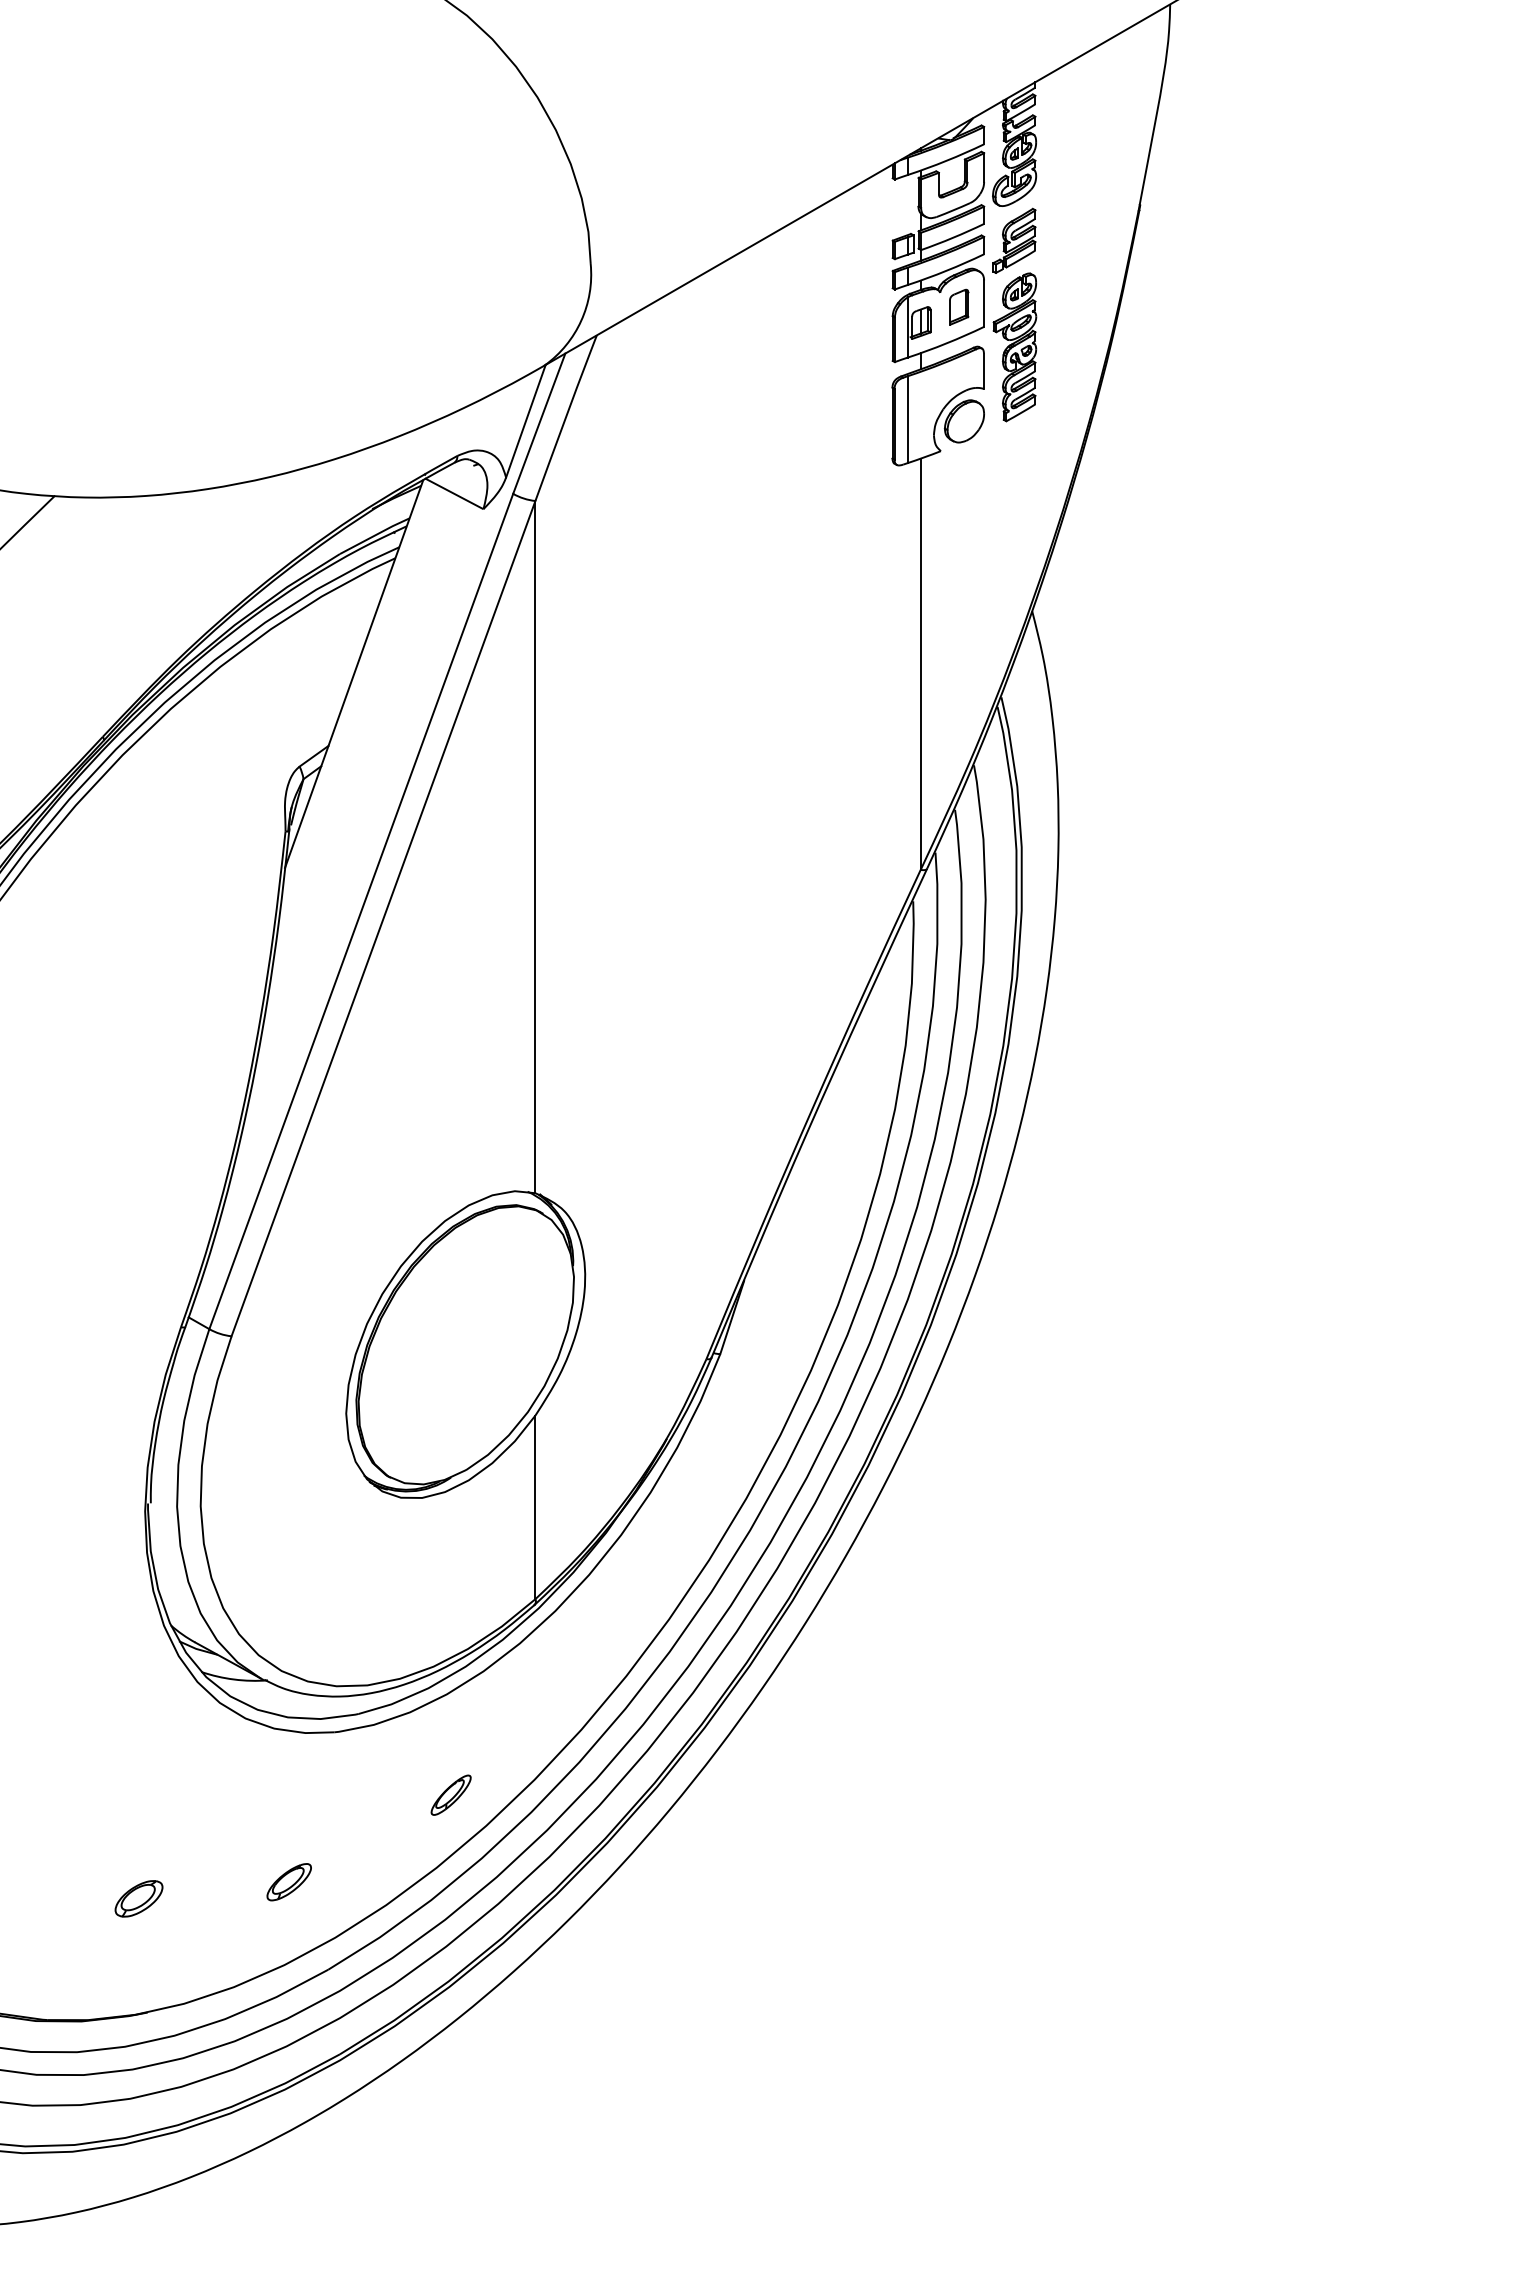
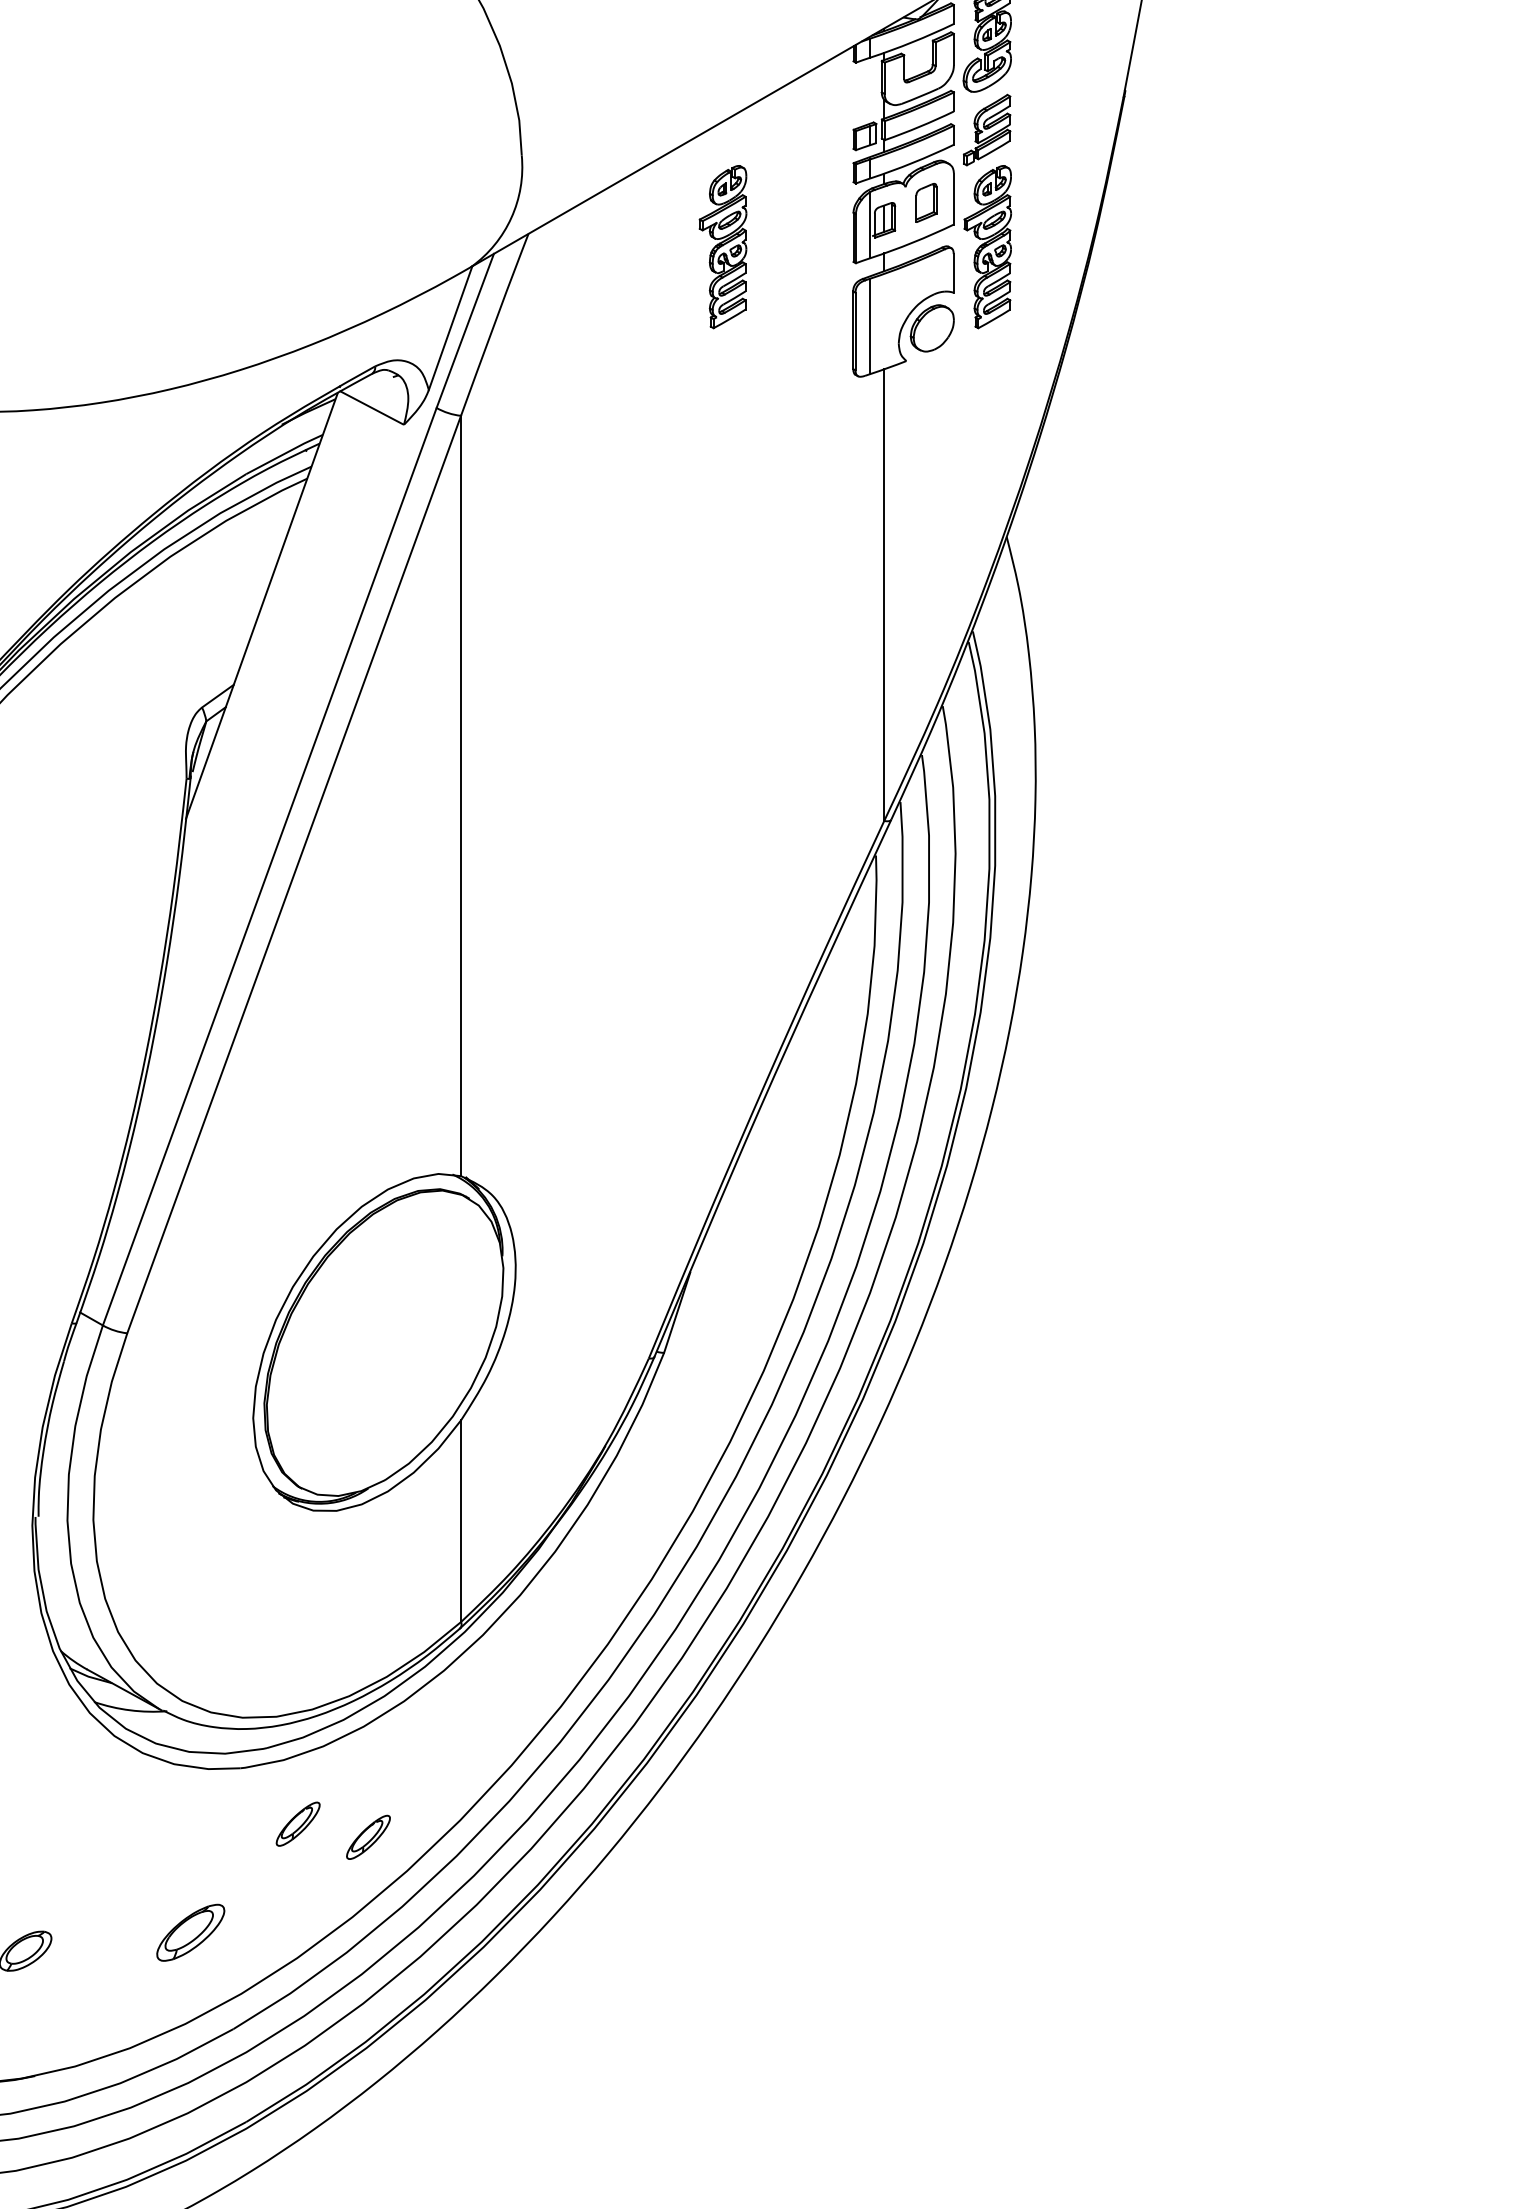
part: (773, 347) -> (722, 247), added
part: (386, 1782) -> (297, 1823), added
part: (288, 1882) -> (189, 1933), size x1.4

